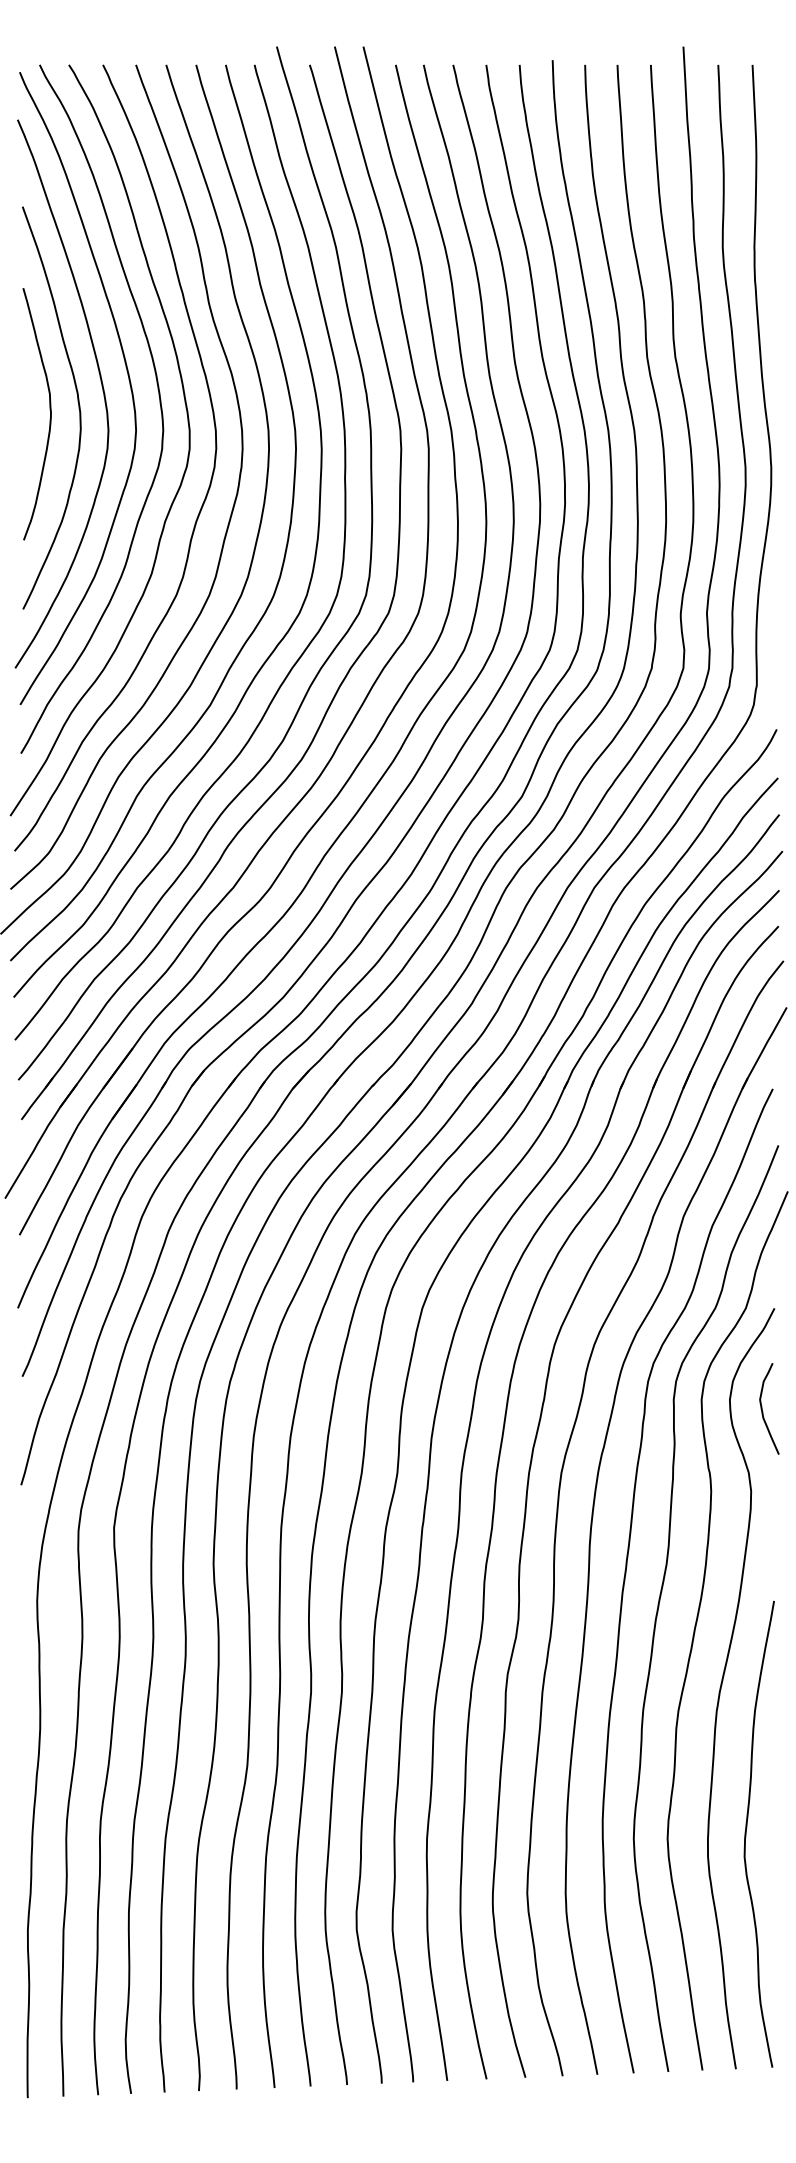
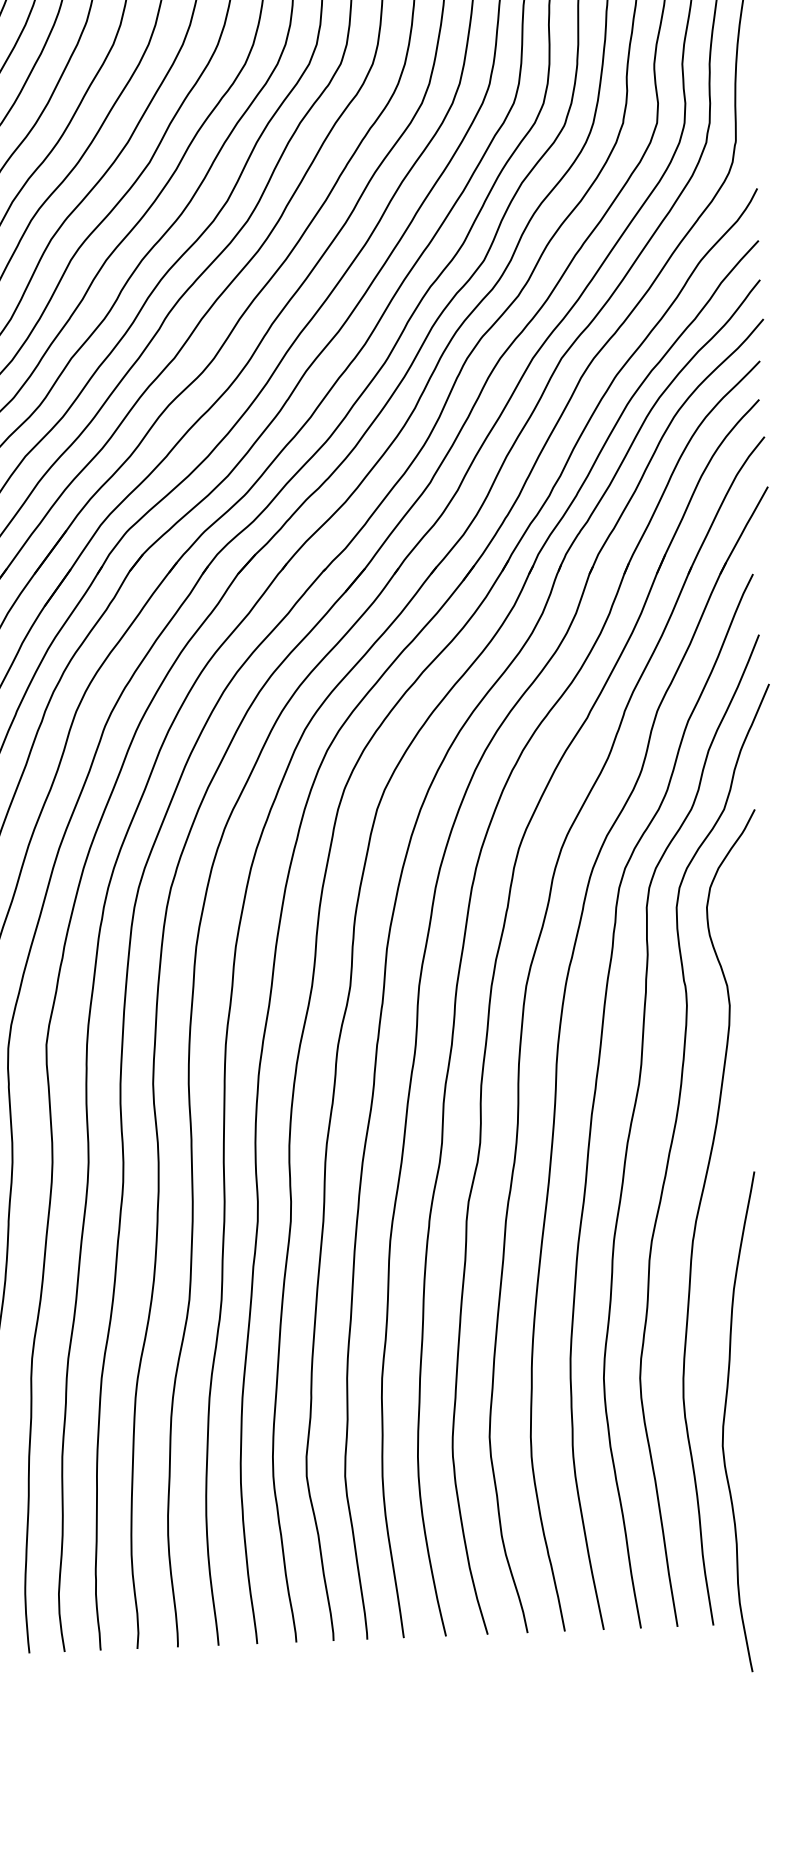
curve: (763, 1411) -> (743, 920), removed
curve: (746, 1833) -> (724, 1420), moved

